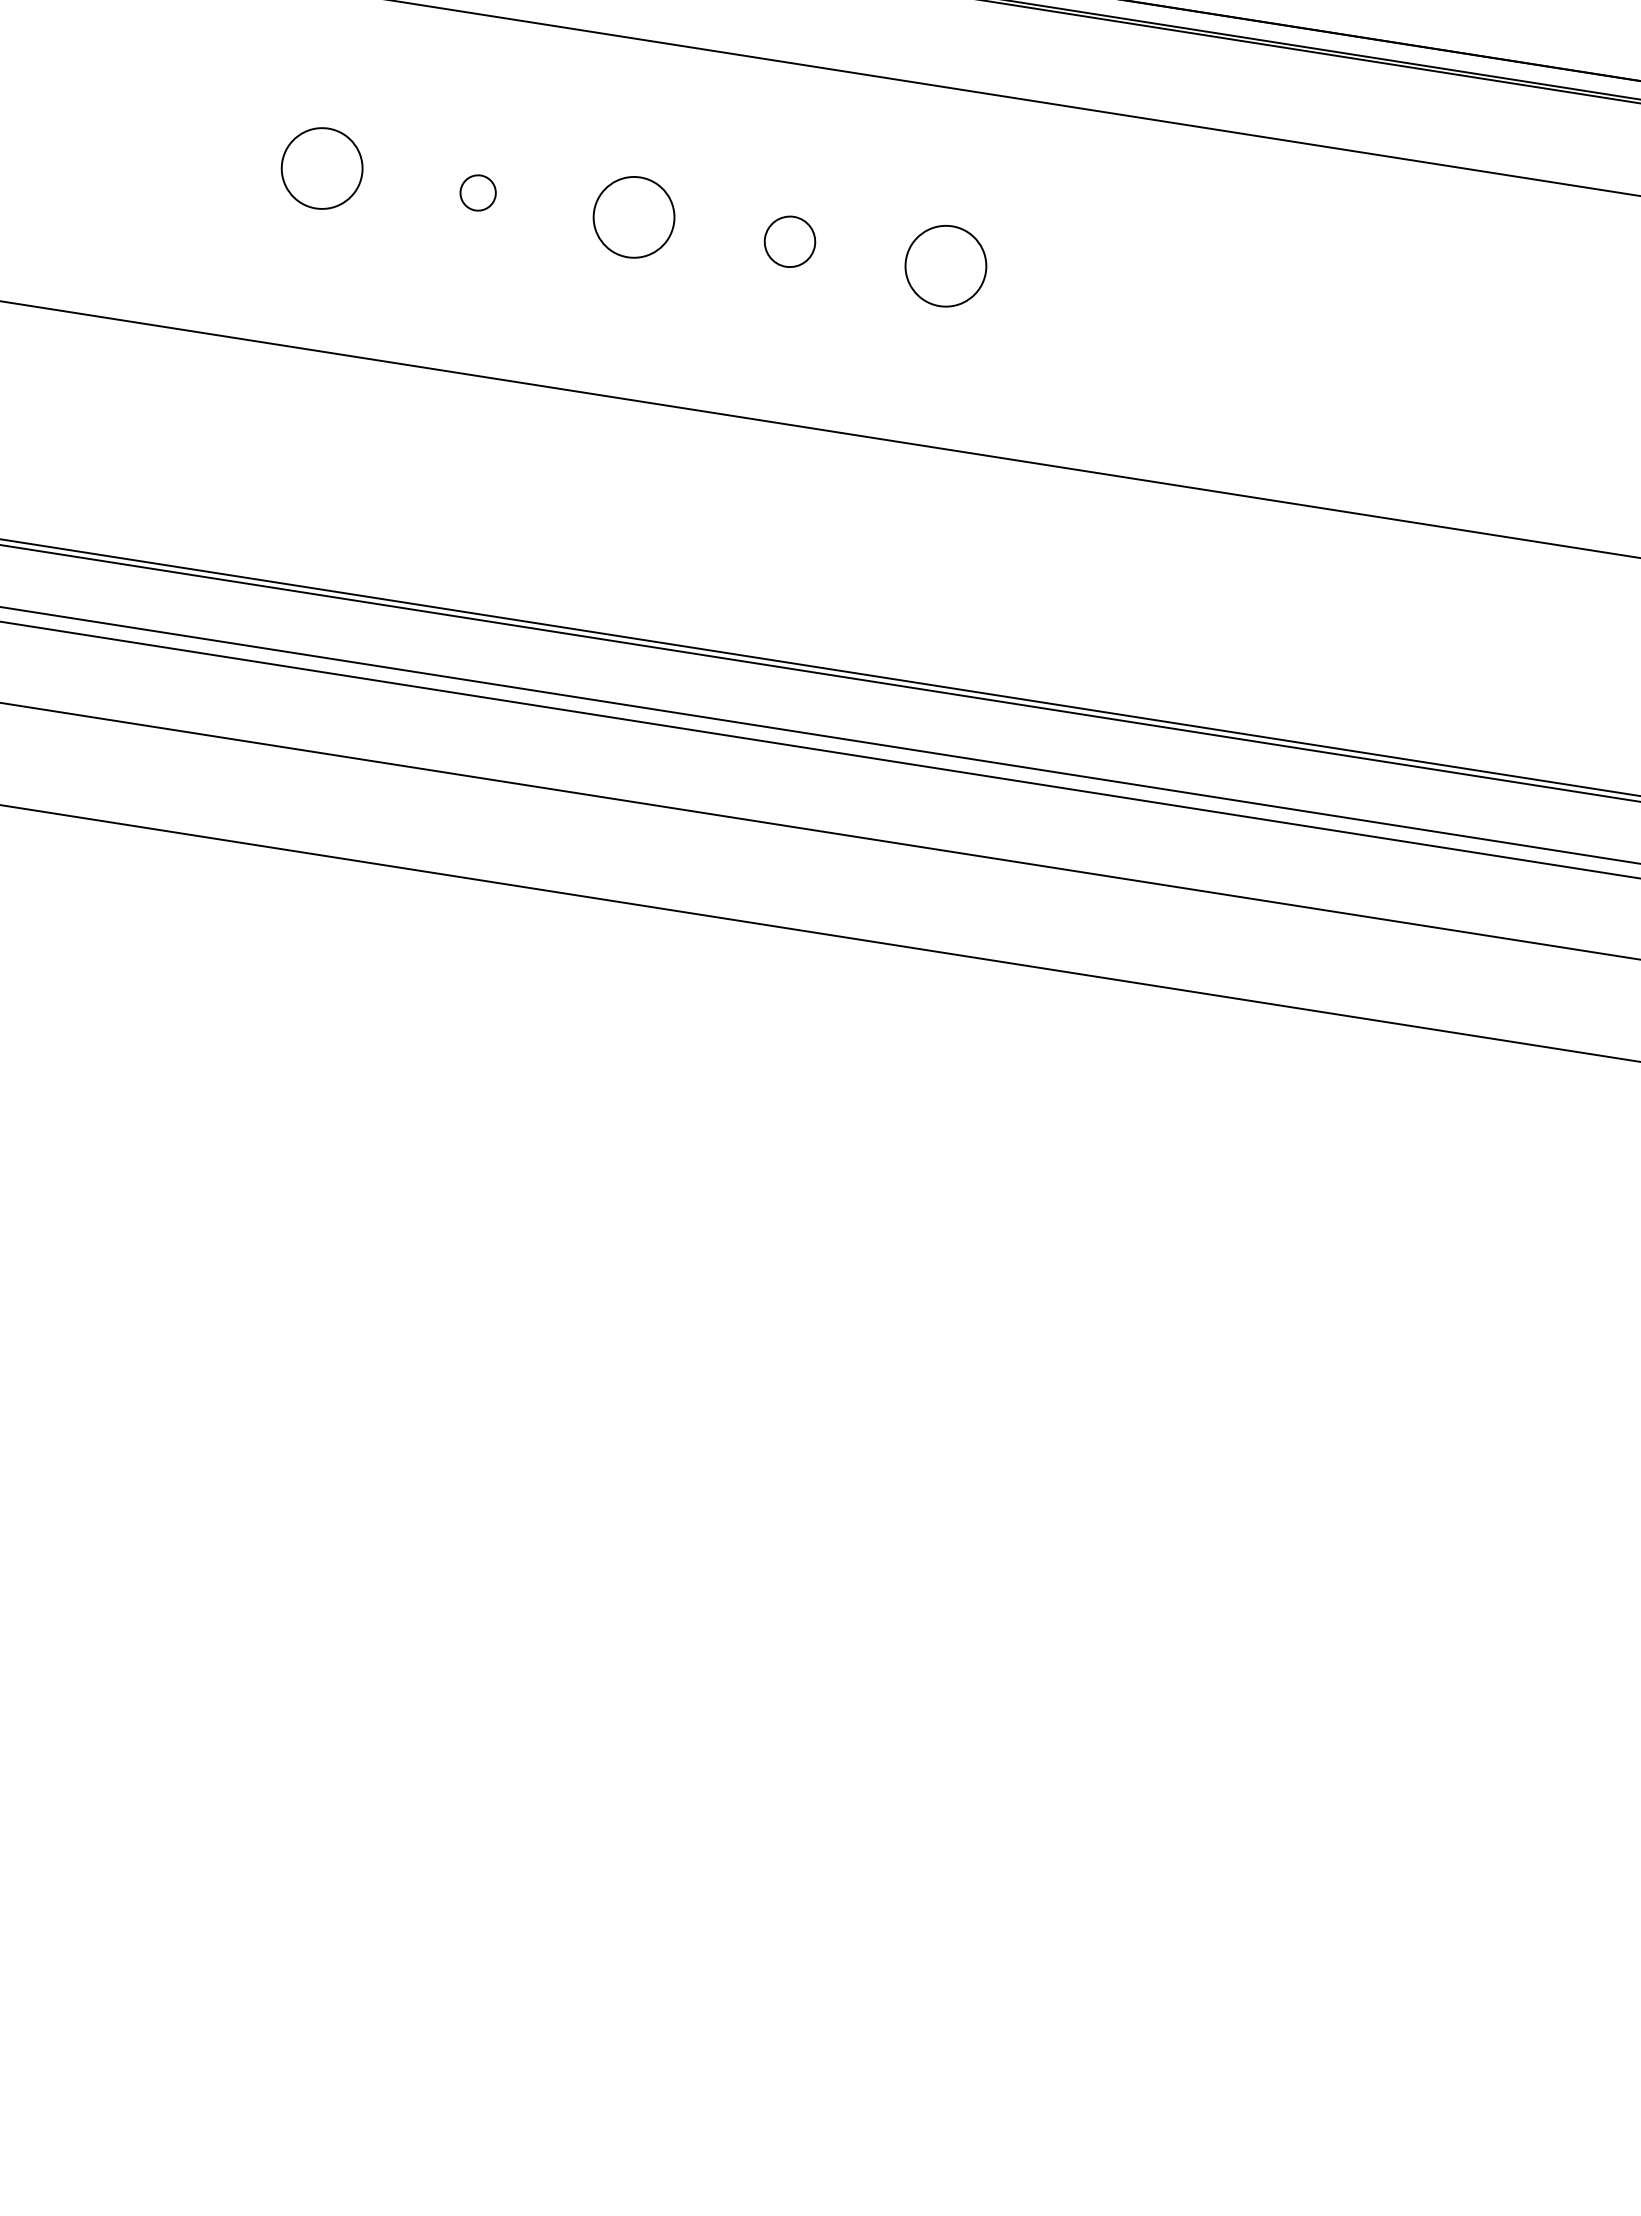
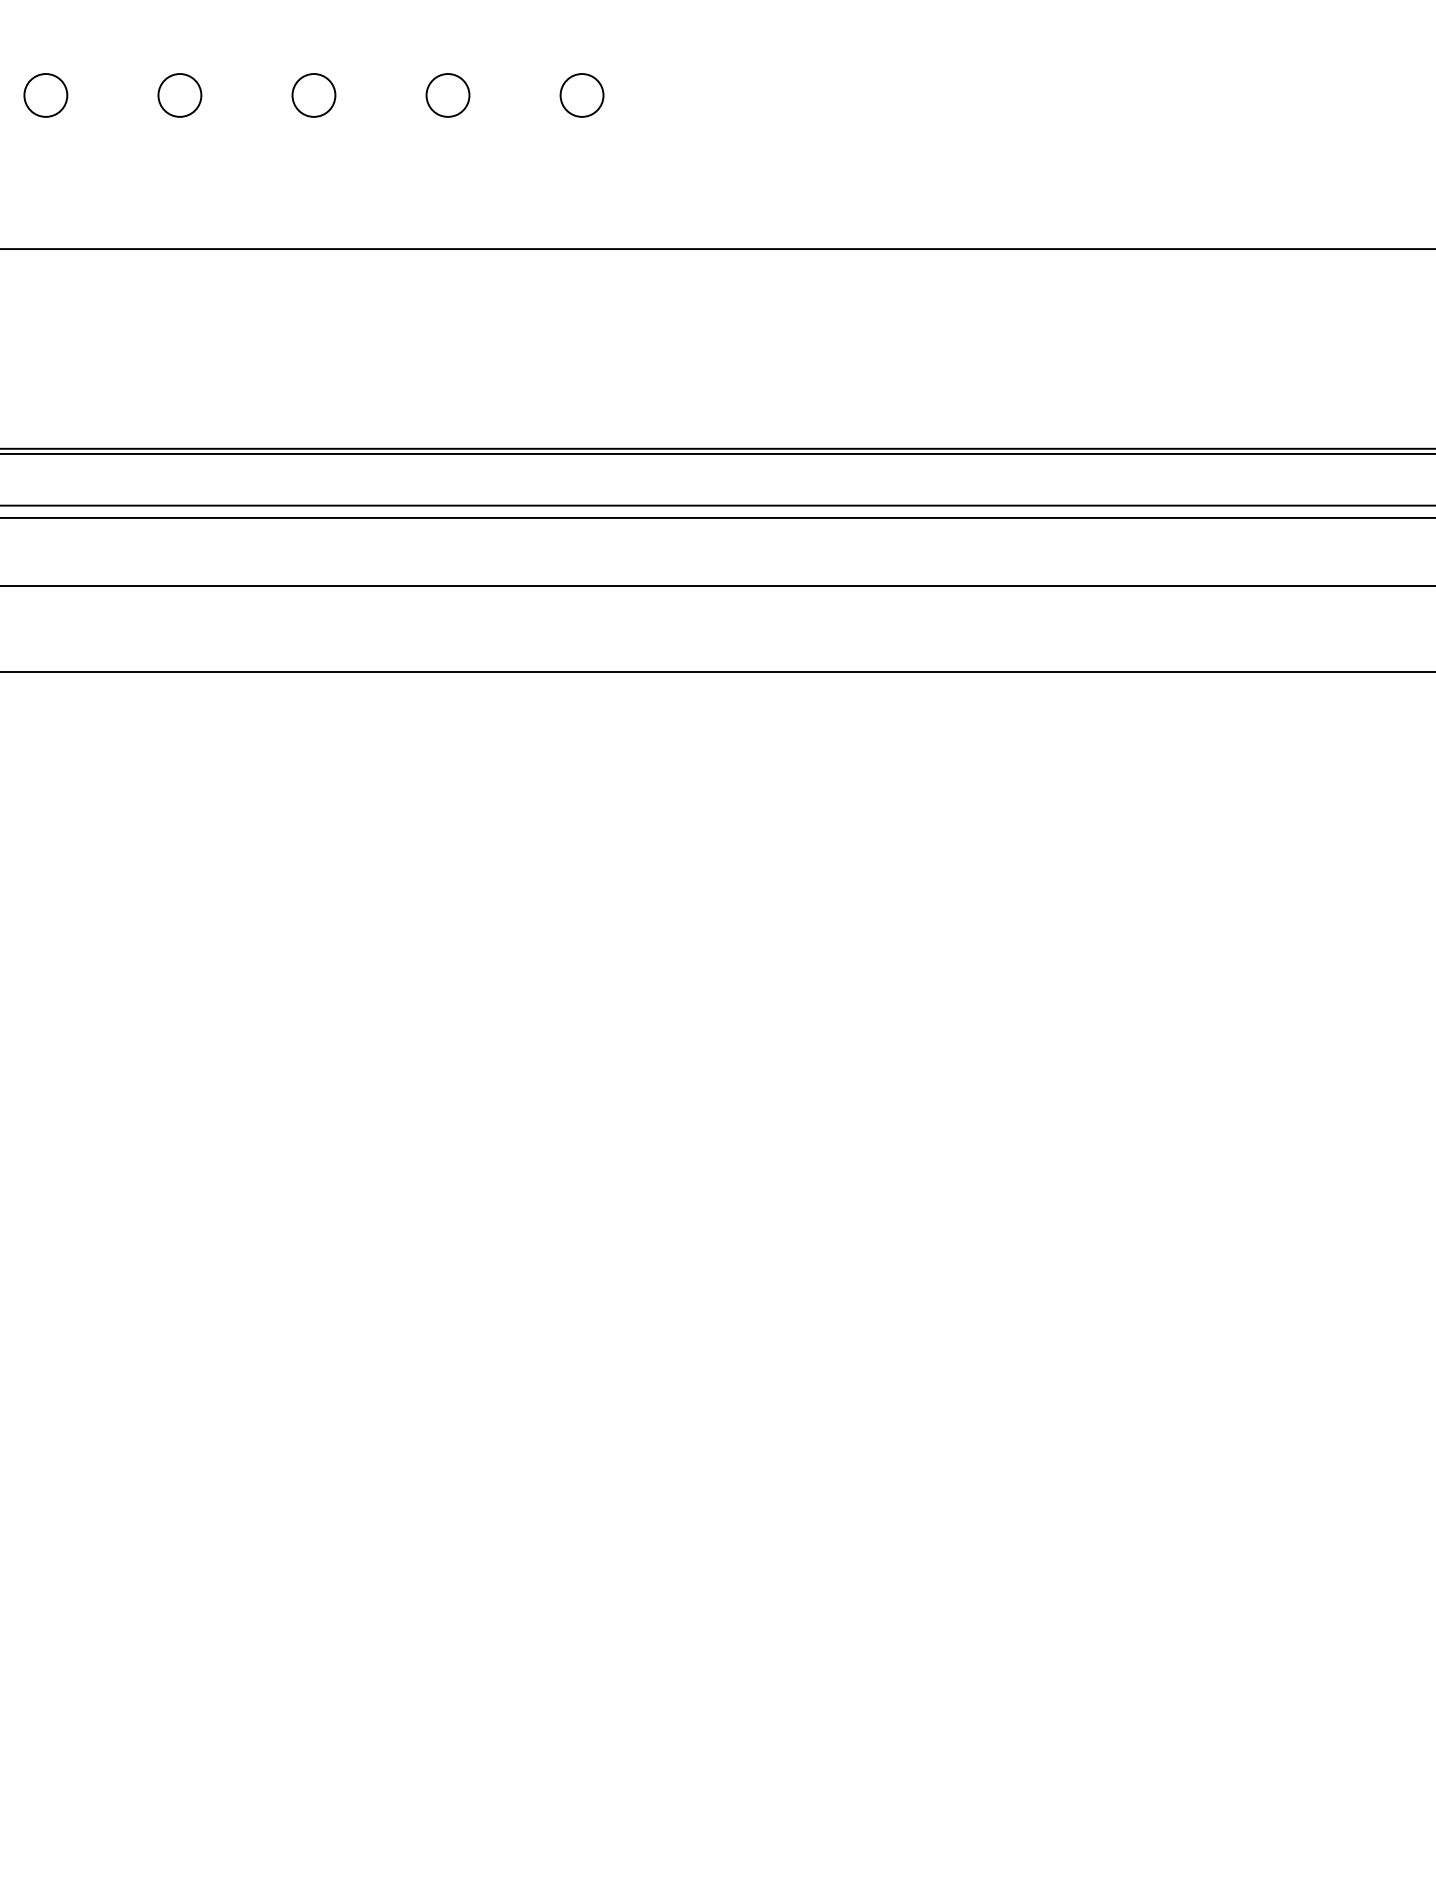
circle: (321, 168) -> (45, 95), size x0.62
circle: (477, 192) -> (179, 95), size x1.43
circle: (633, 217) -> (313, 95), size x0.62
circle: (945, 266) -> (581, 95), size x0.62

